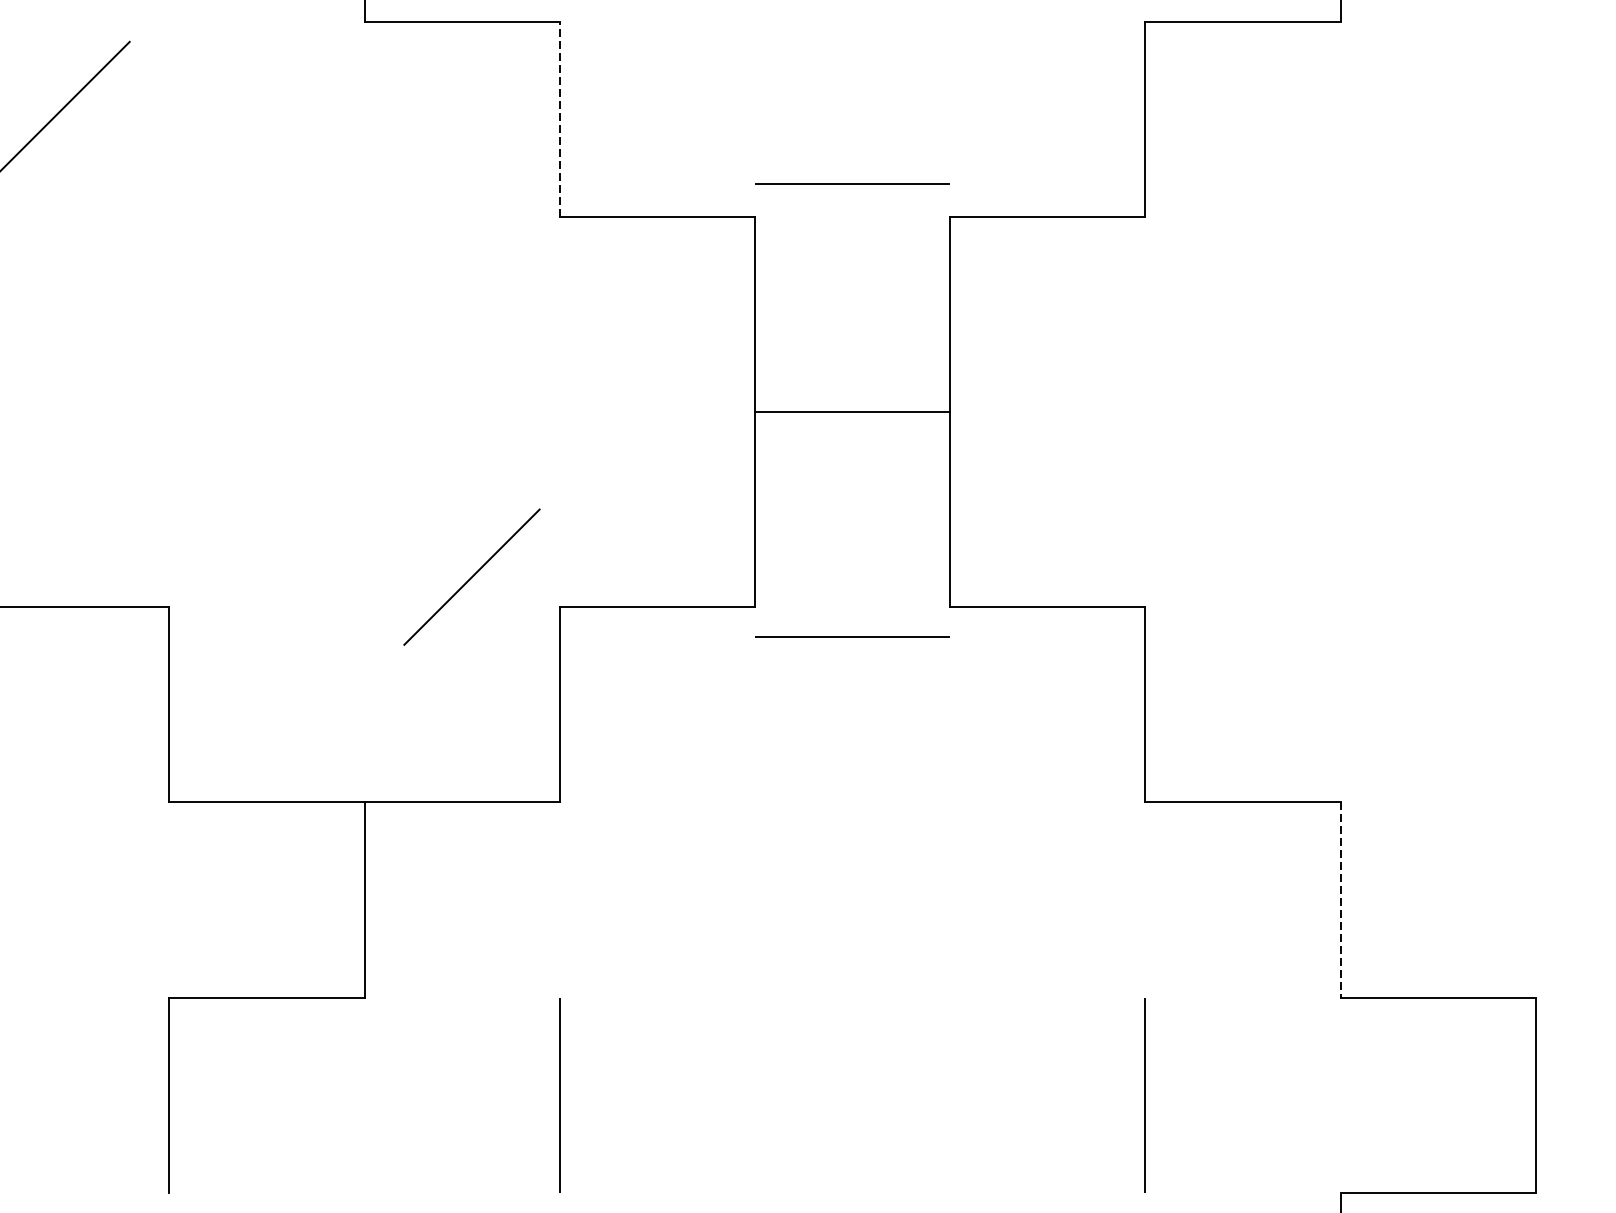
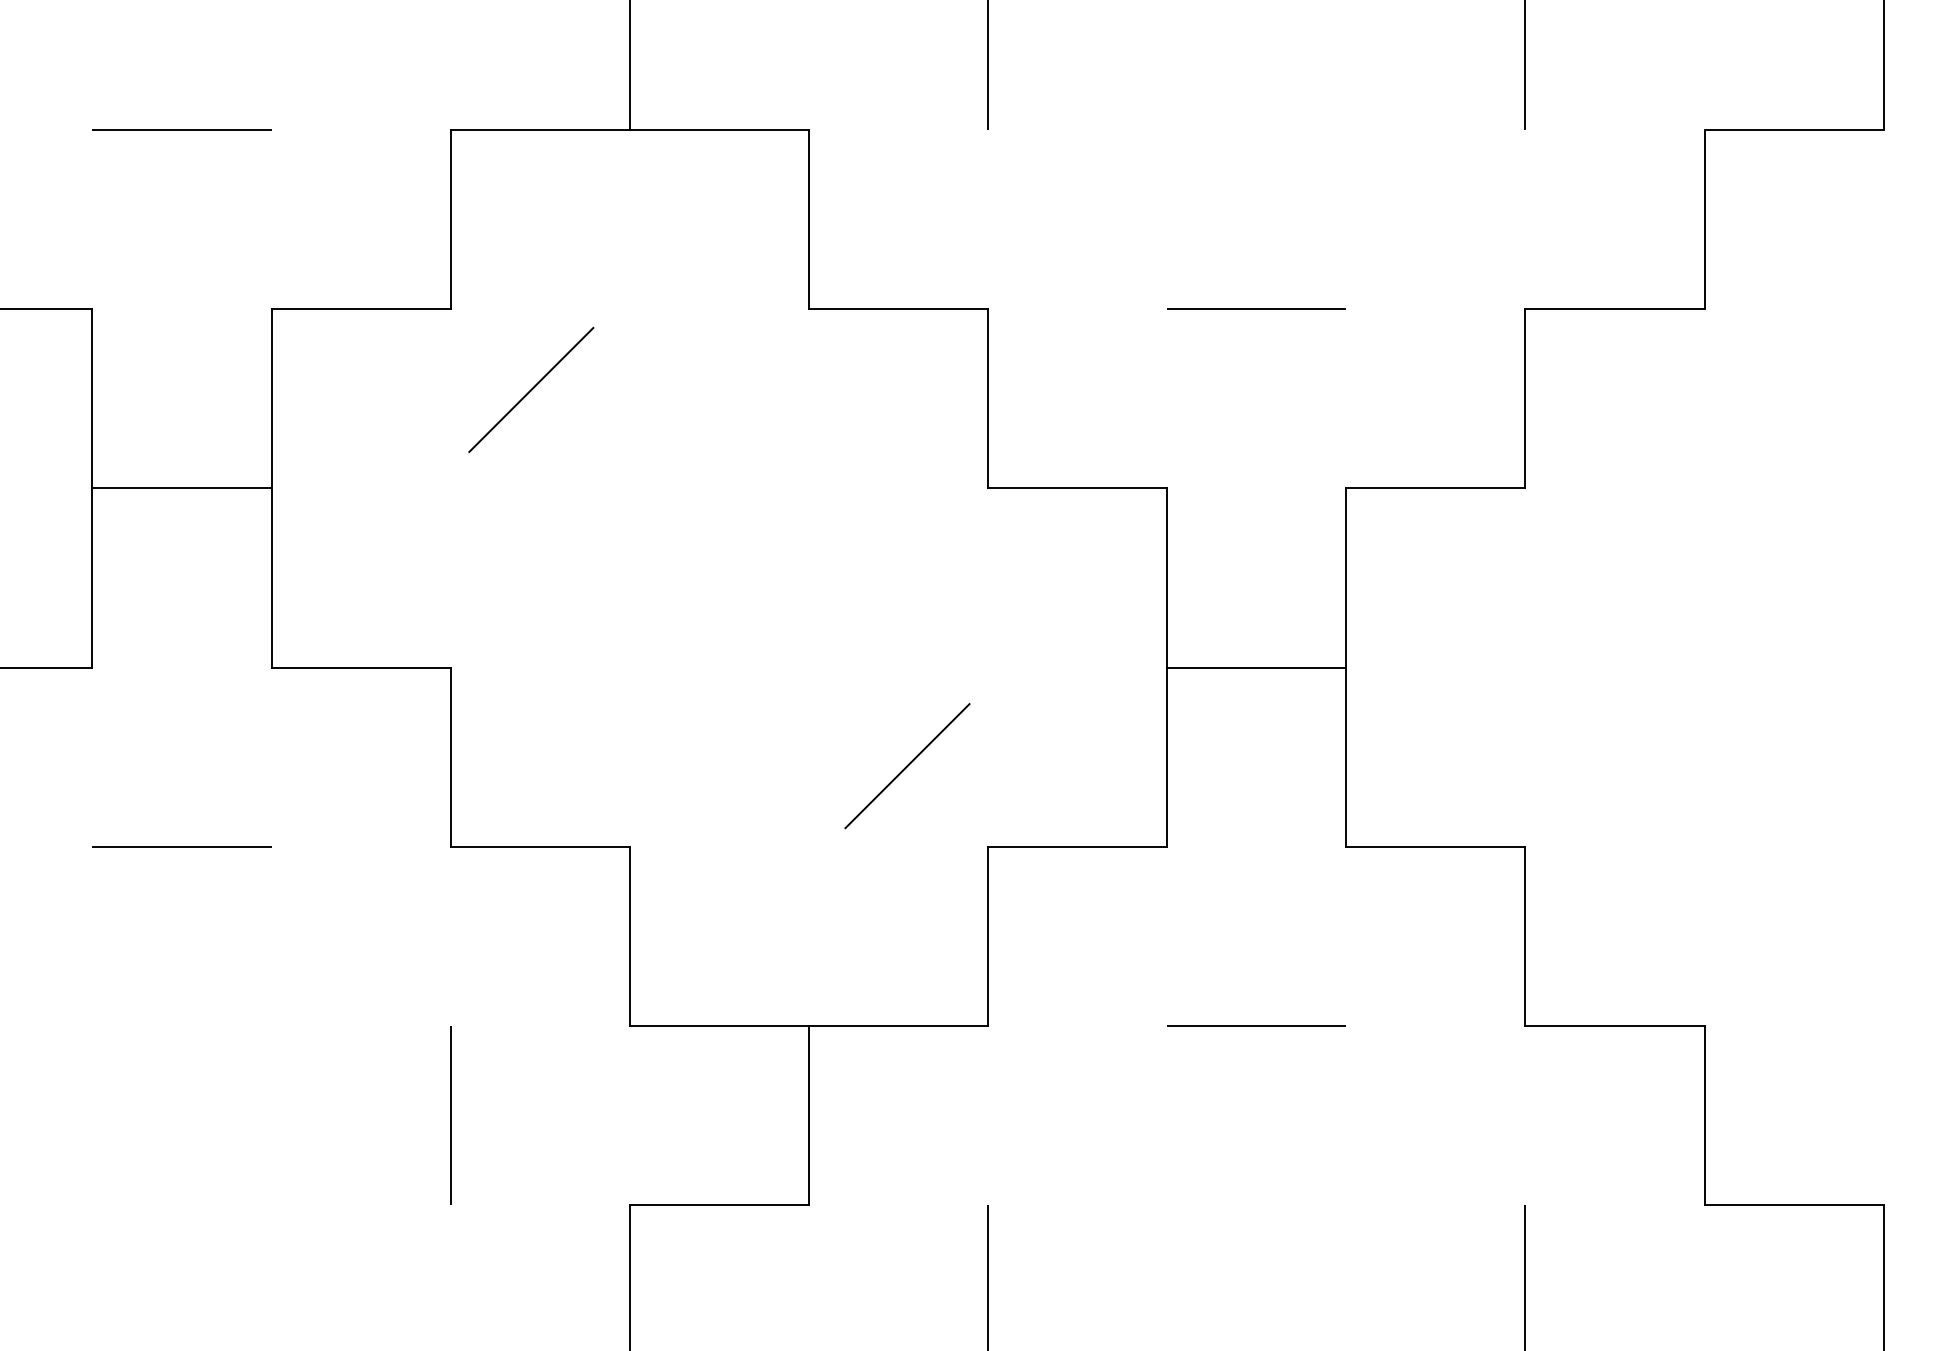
line: (560, 118) -> (988, 398), dashed -> solid
line: (852, 183) -> (1256, 308), moved
line: (472, 577) -> (907, 766), moved
line: (852, 636) -> (1256, 1025), moved
line: (1340, 900) -> (1704, 1115), dashed -> solid

